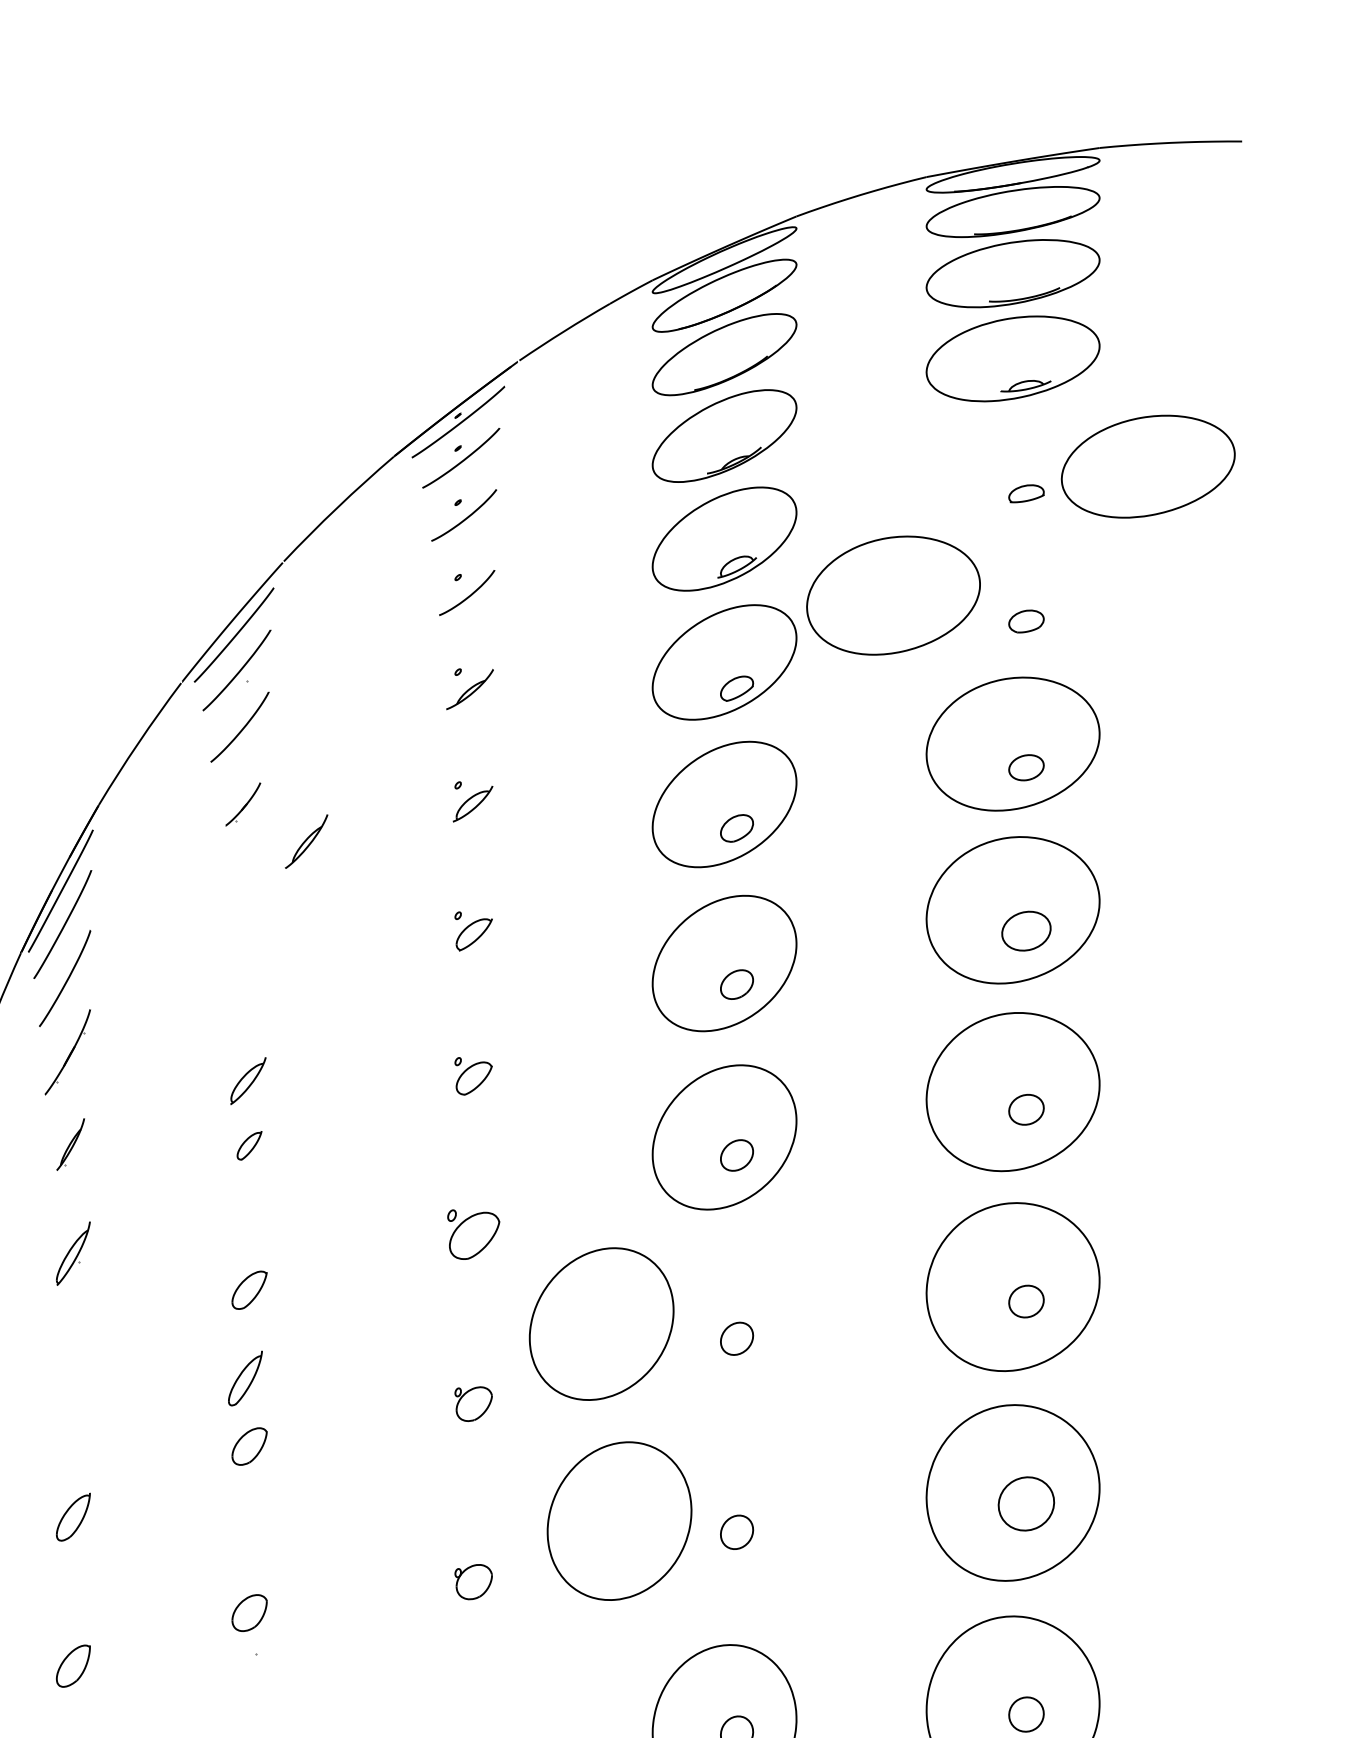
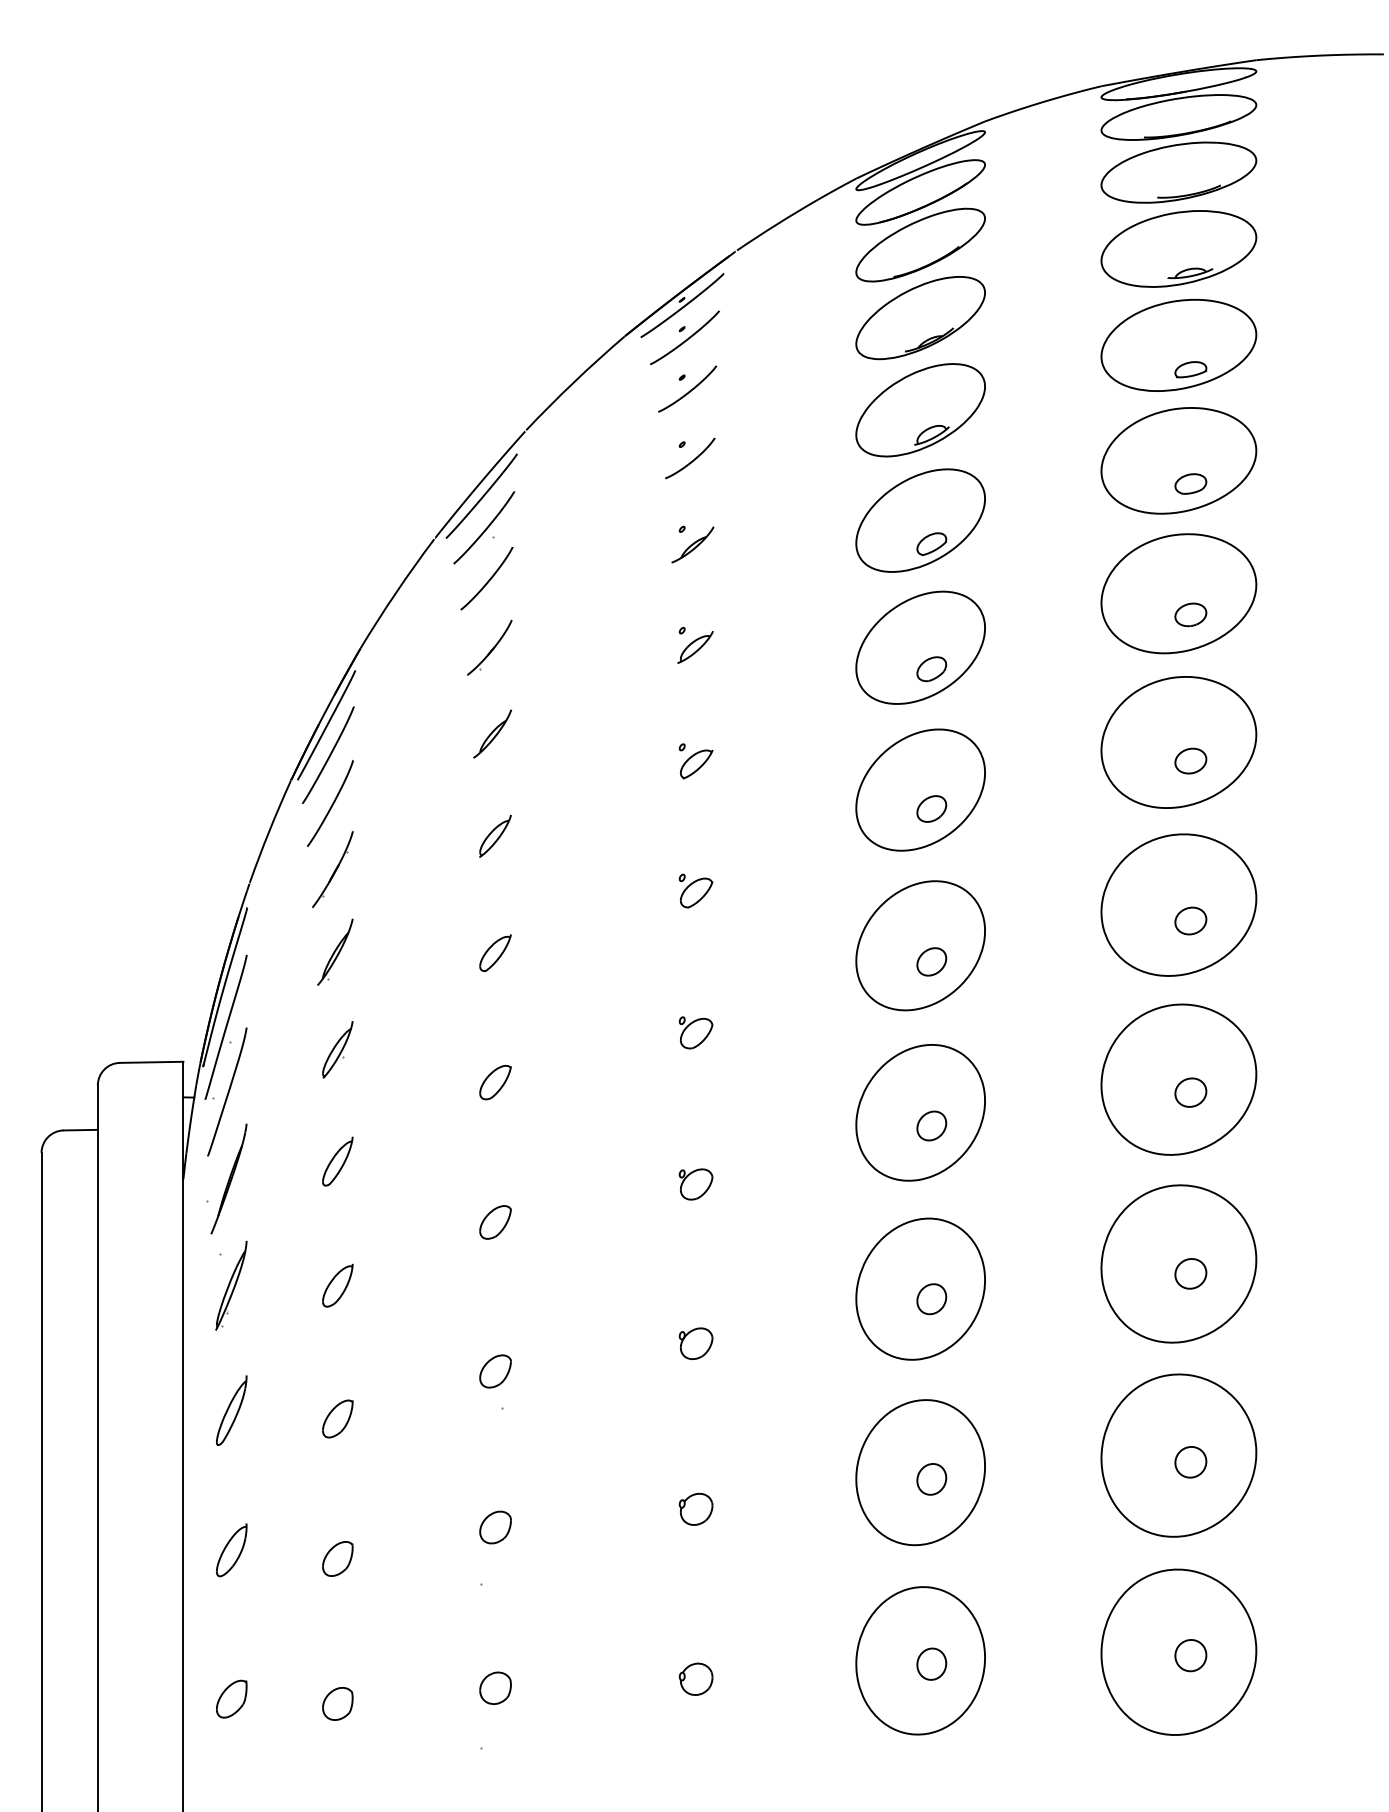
part: (1147, 465) -> (1178, 344), moved
part: (893, 595) -> (1178, 460), moved
part: (242, 804) -> (489, 647), size x1.43
part: (306, 841) -> (492, 733), moved
part: (1026, 930) -> (1190, 760), size x0.71
part: (248, 1081) -> (495, 836), moved
part: (70, 1143) -> (335, 951), size x1.43
part: (249, 1144) -> (495, 952), size x1.43
part: (473, 1234) -> (695, 1032), size x0.71
part: (601, 1323) -> (920, 1112), moved
part: (245, 1378) -> (337, 1161), moved
part: (1026, 1503) -> (1190, 1273), size x0.62
part: (619, 1520) -> (920, 1288), moved

